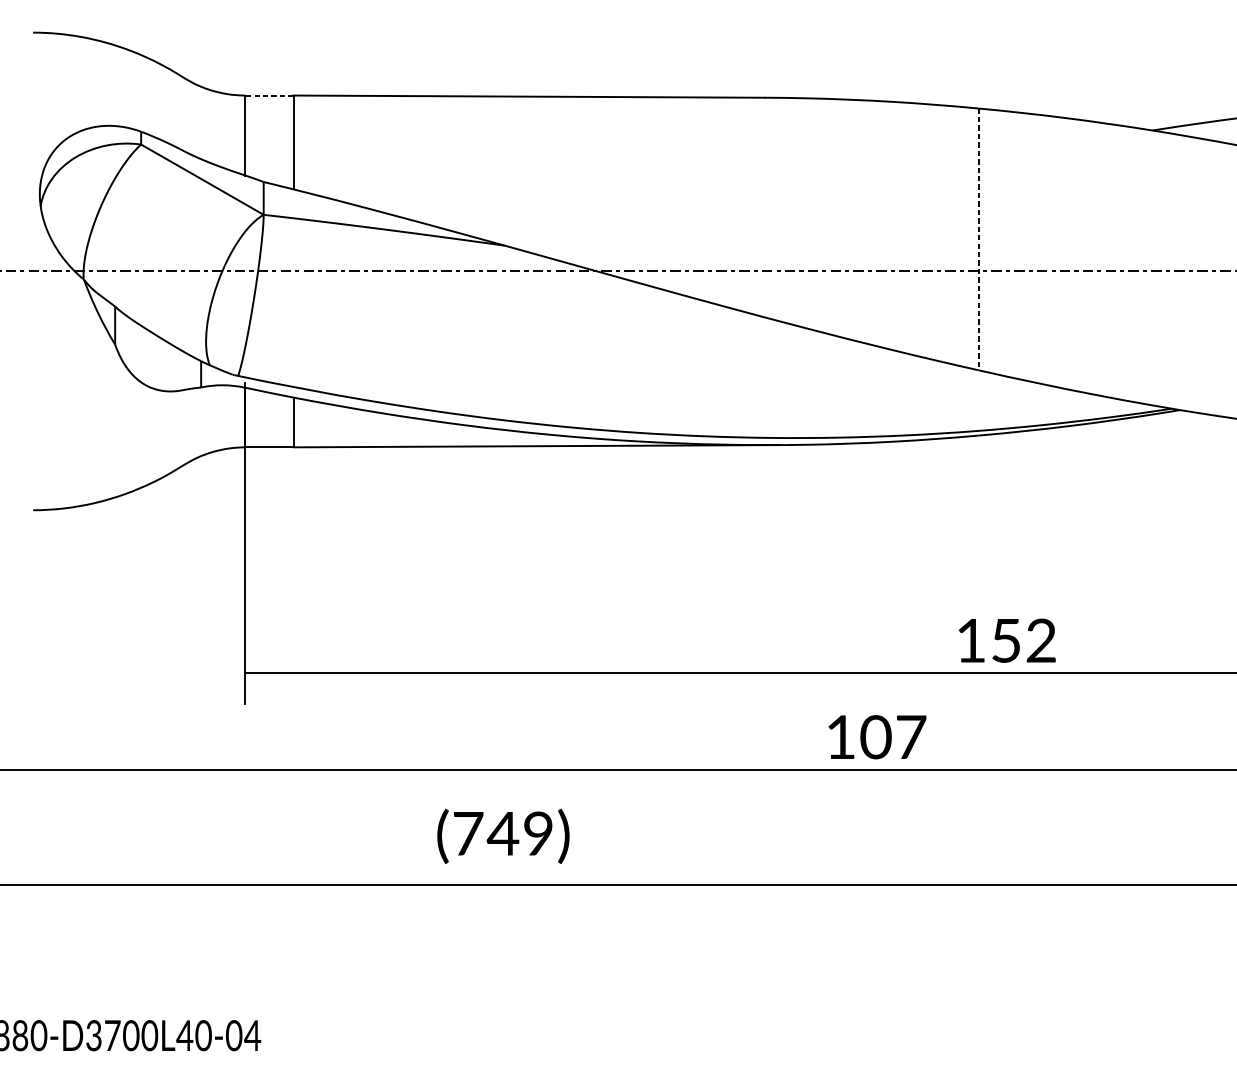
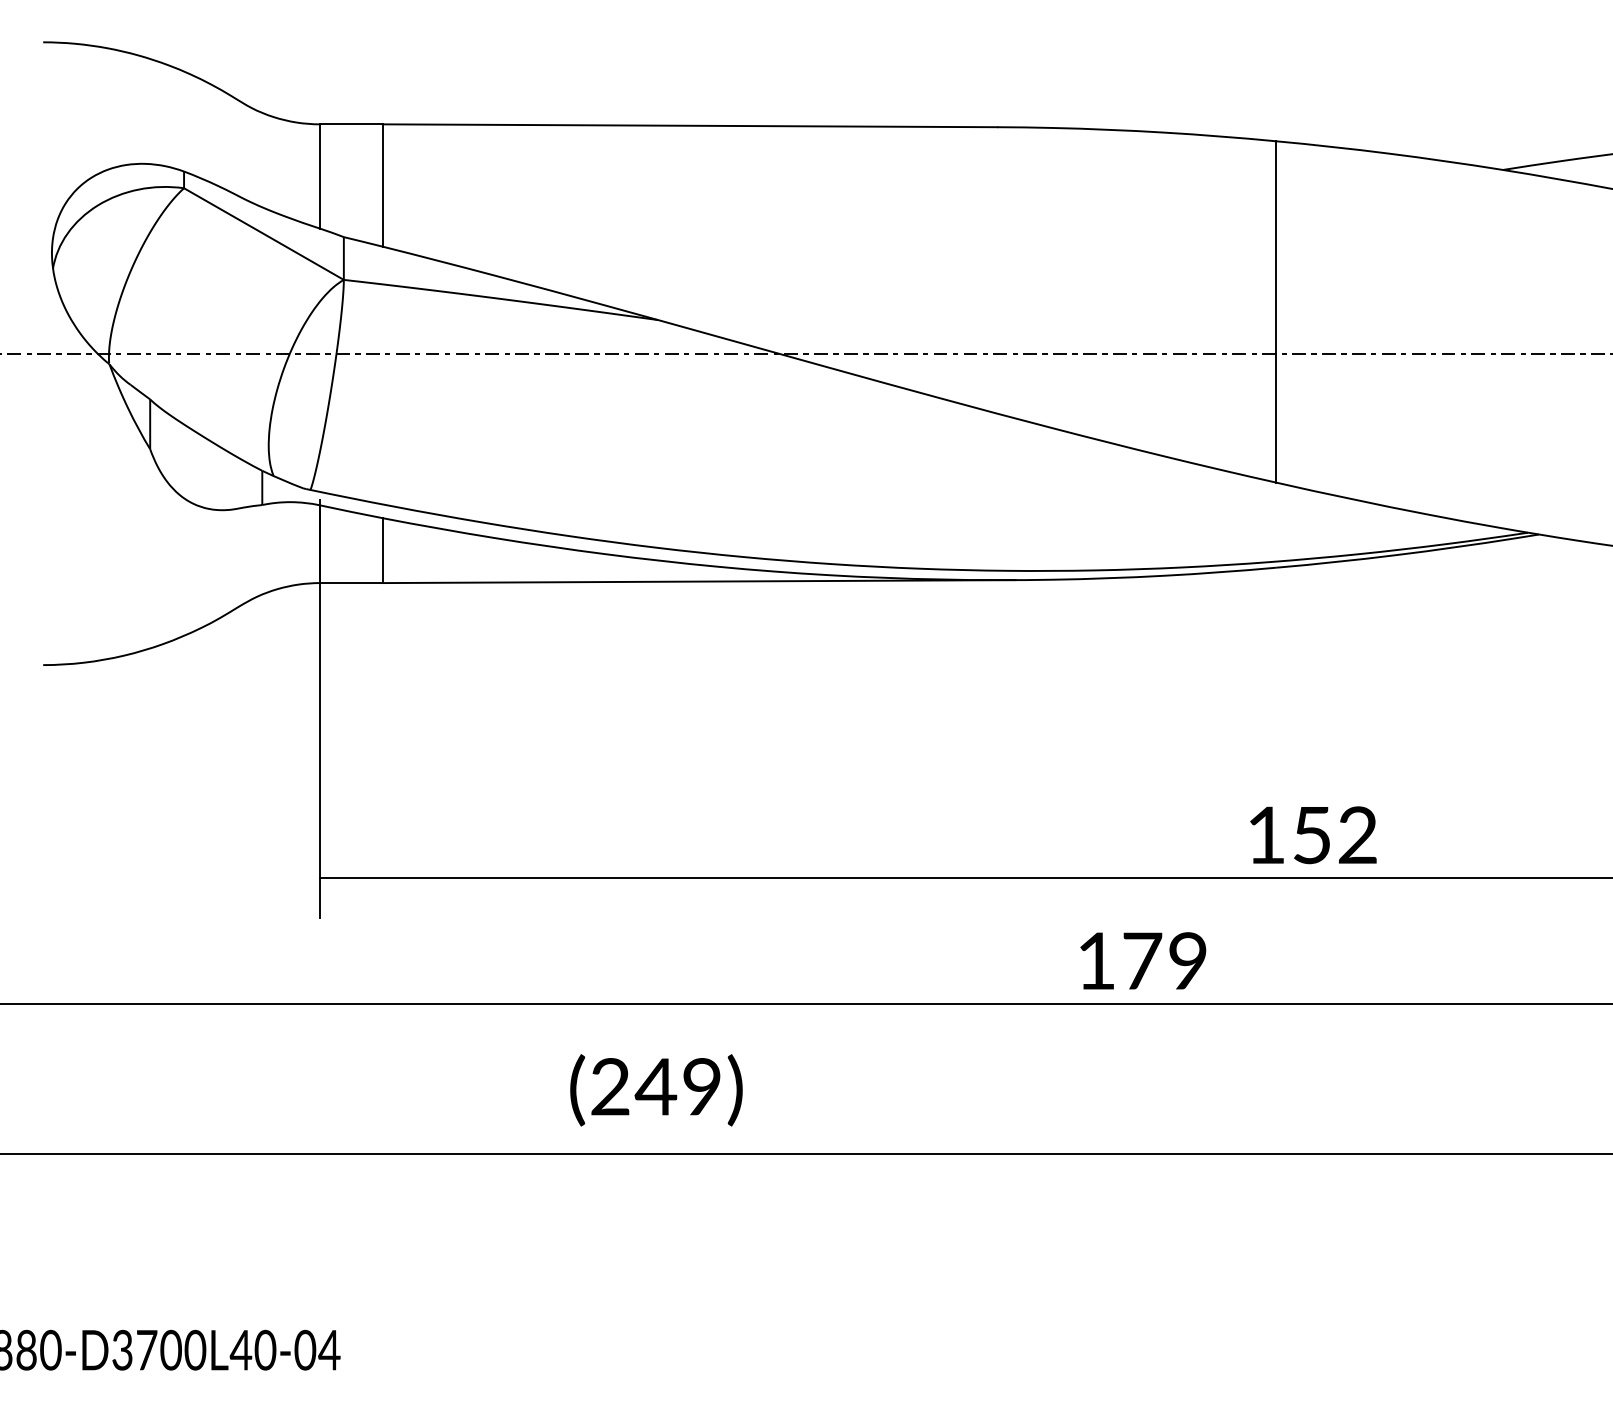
line: (268, 95) -> (350, 124), dashed -> solid
line: (978, 239) -> (1276, 311), dashed -> solid
text: (893, 736) -> (1164, 960), 107 -> 179
text: (468, 833) -> (610, 1086), (749) -> (249)

